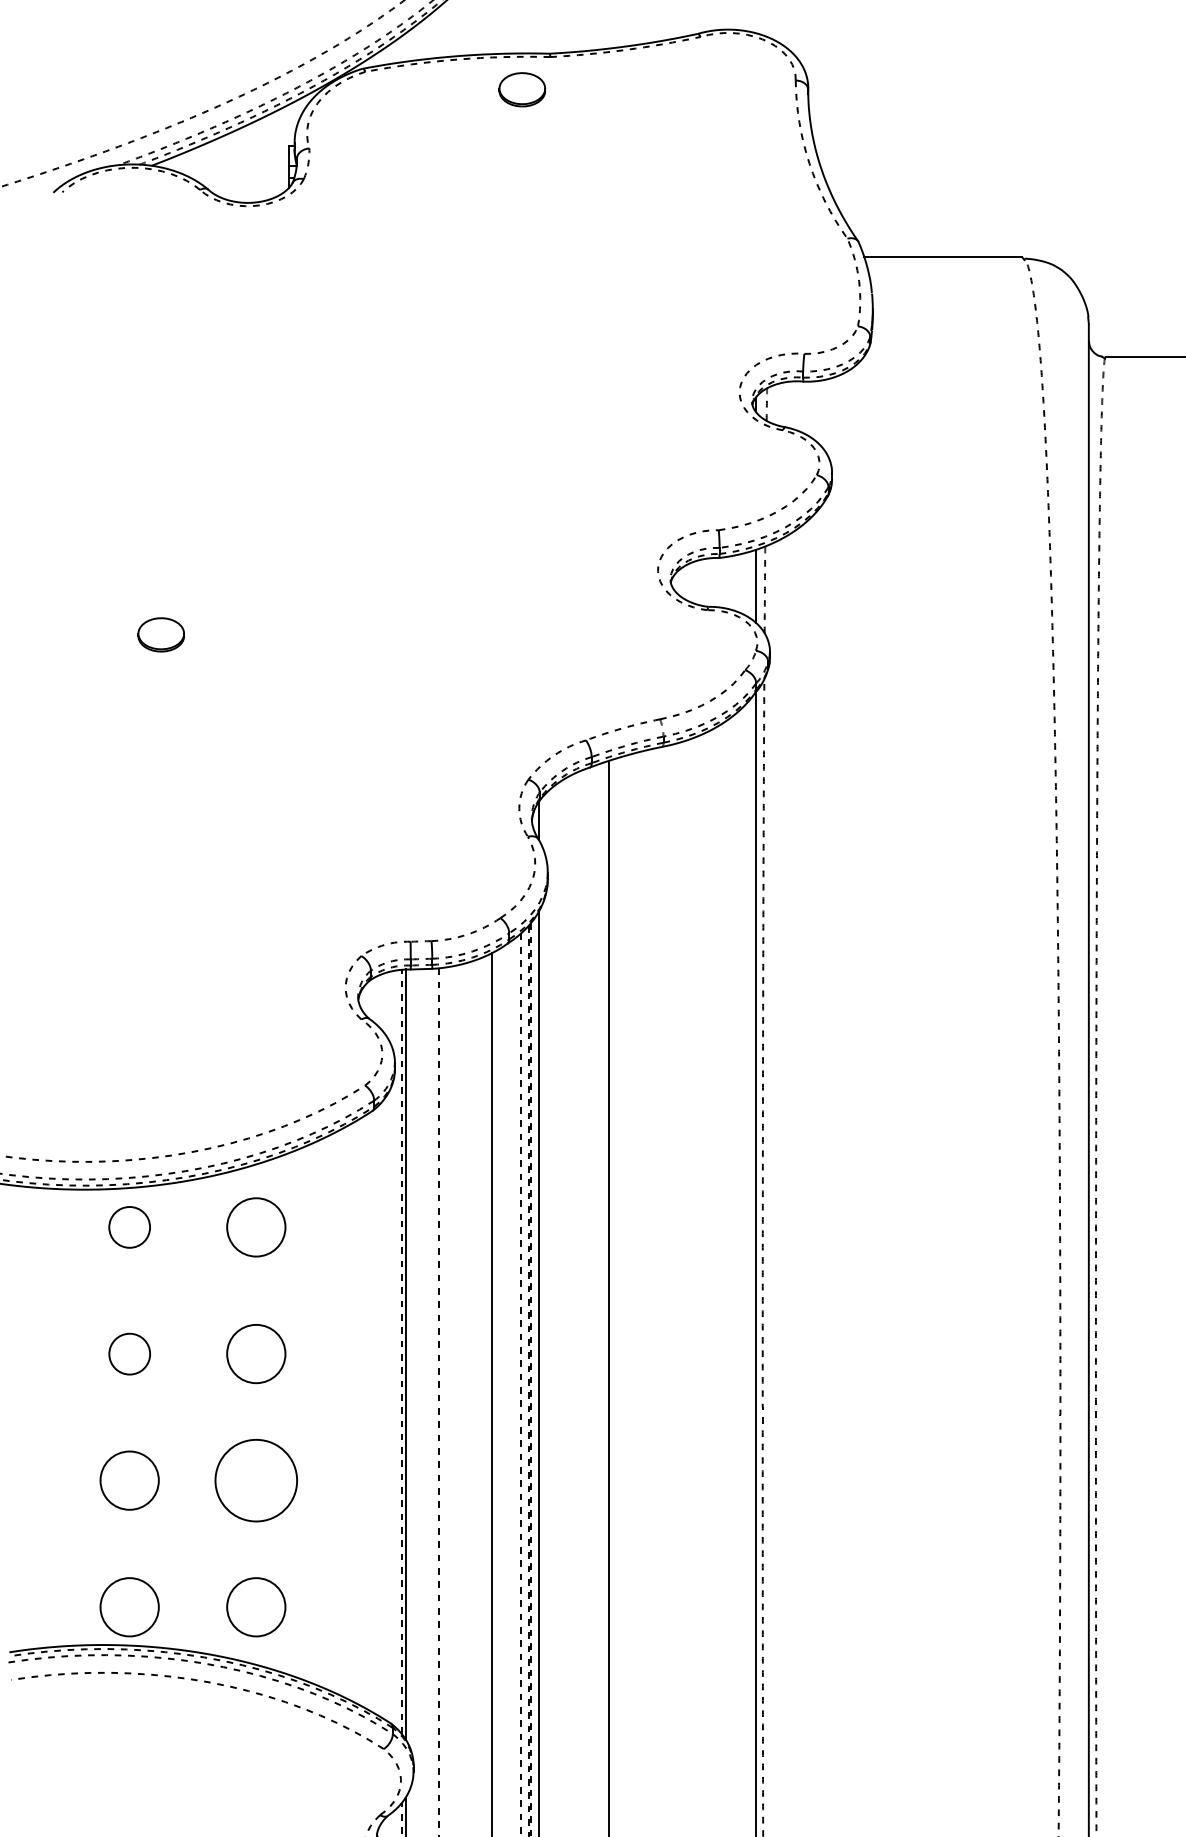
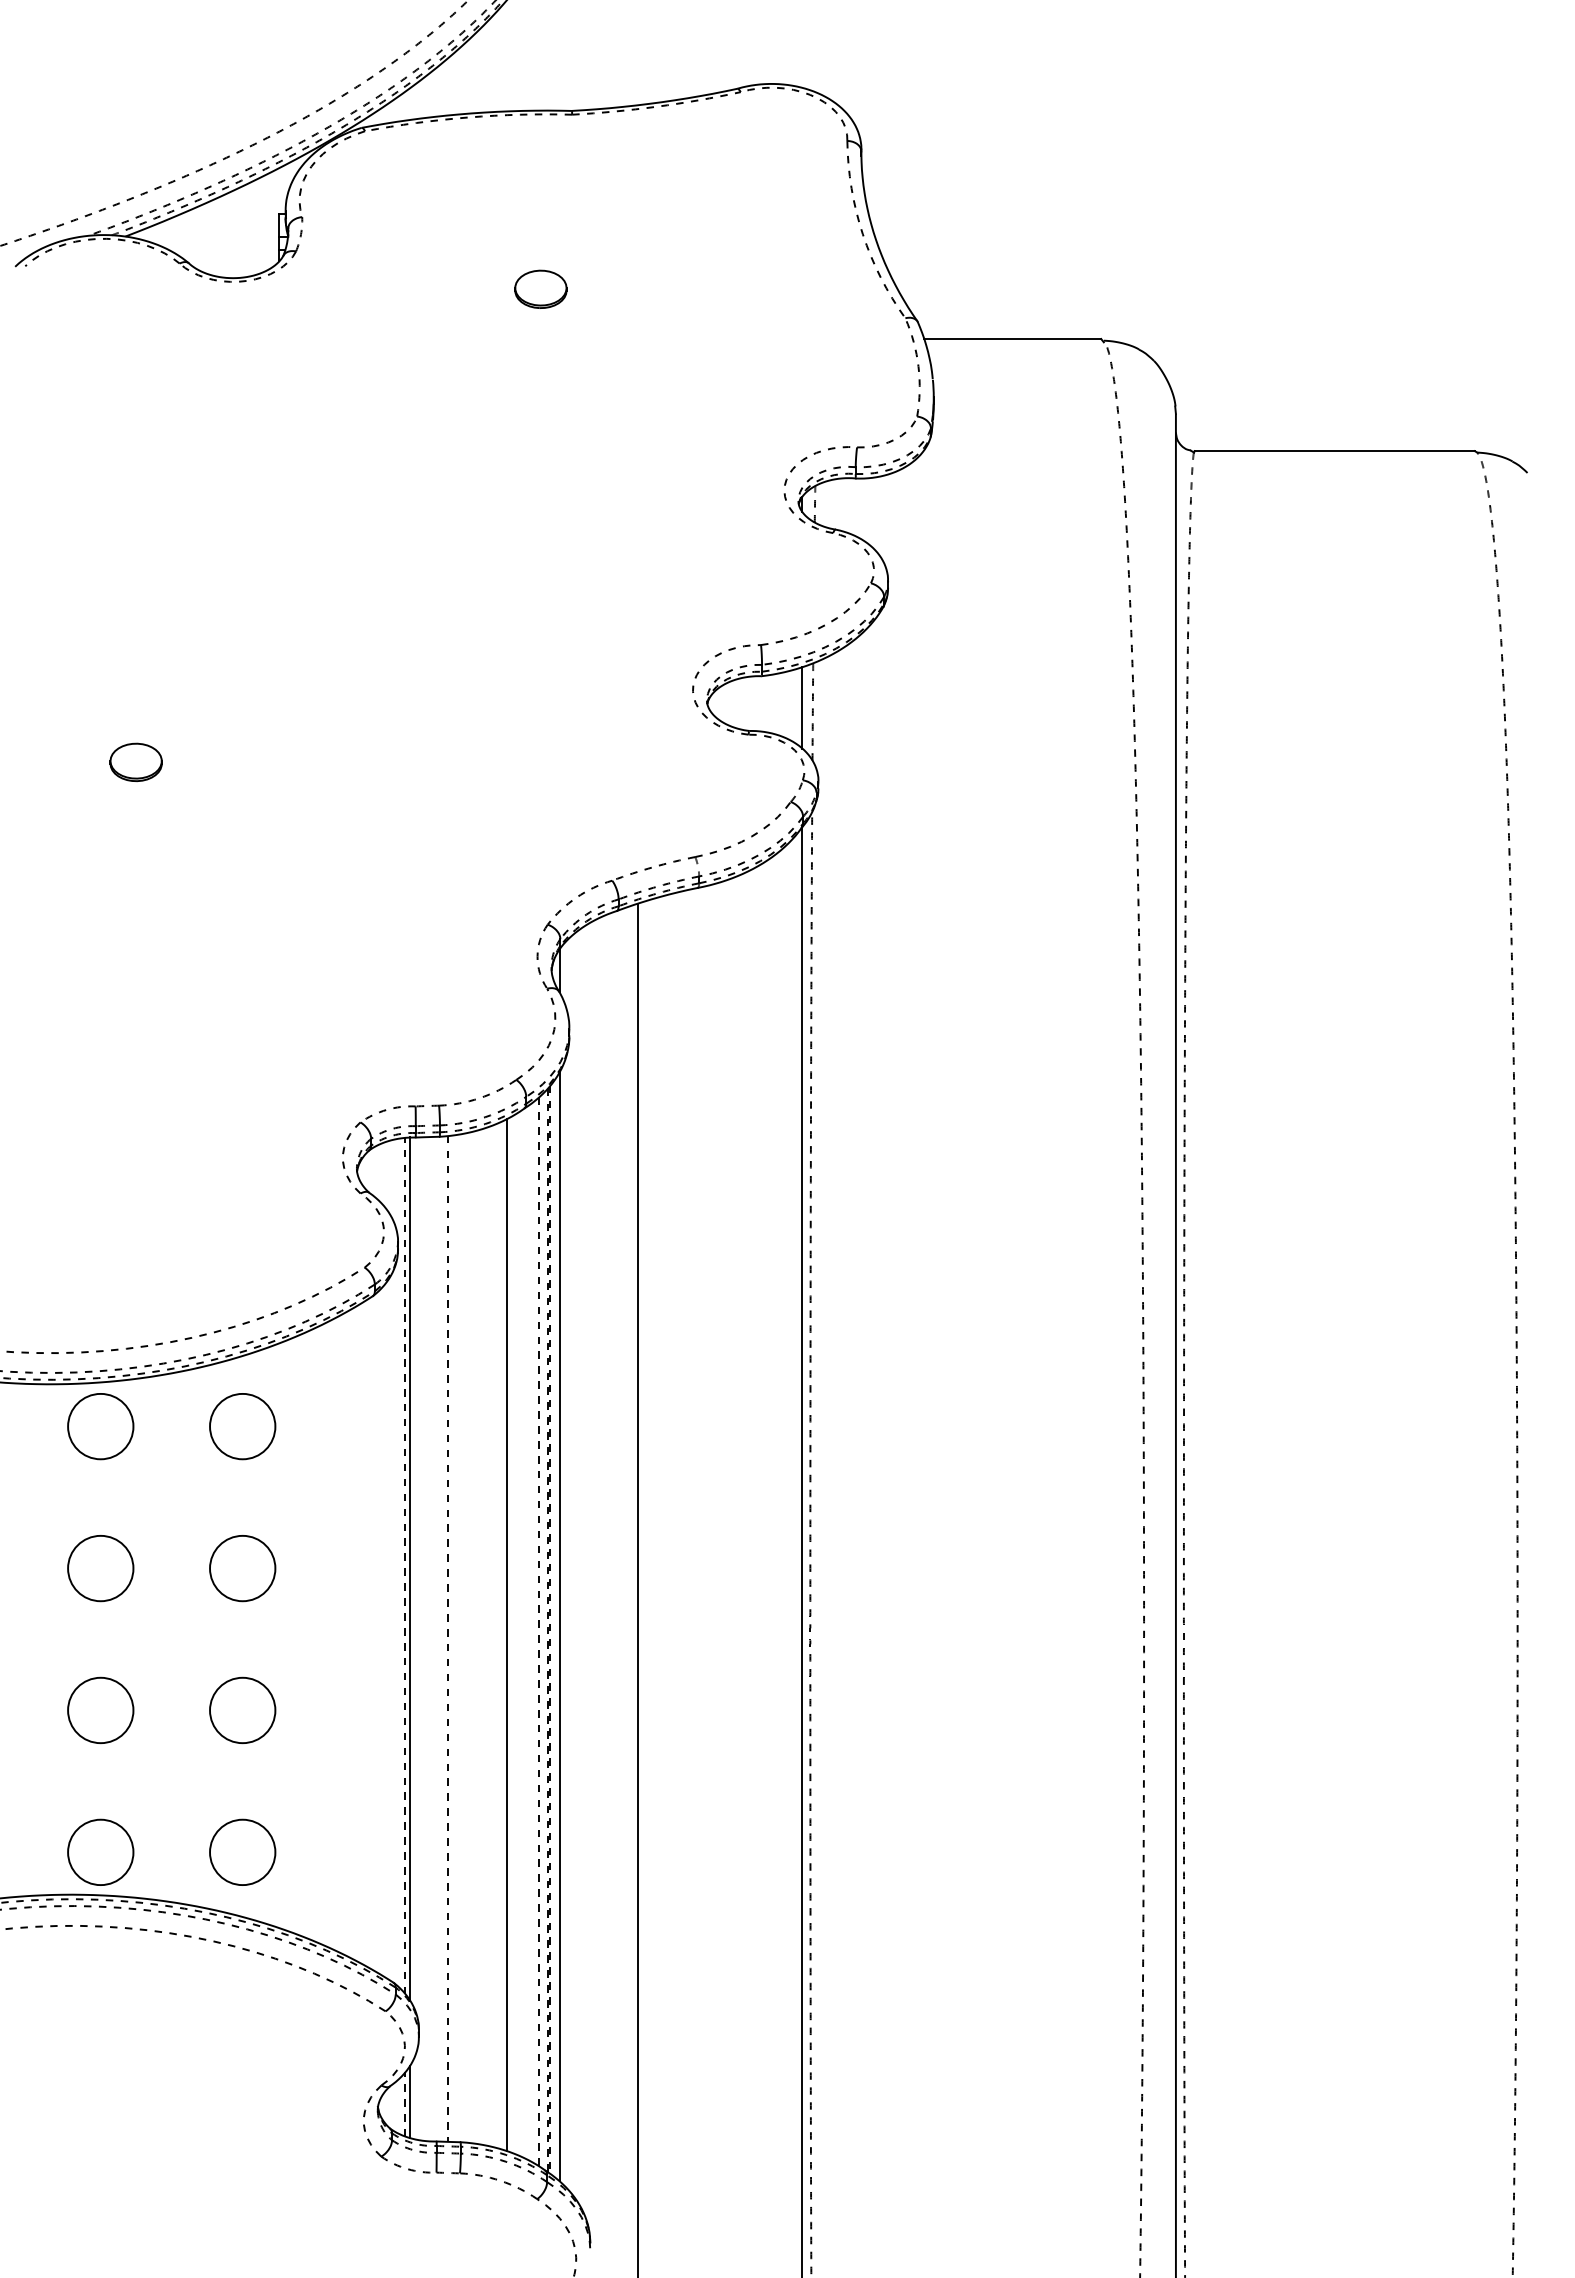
part: (521, 89) -> (540, 288), moved
circle: (129, 1227) -> (100, 1426), size x1.43
circle: (129, 1354) -> (100, 1568), size x1.43
circle: (256, 1480) -> (242, 1710), size x0.71

